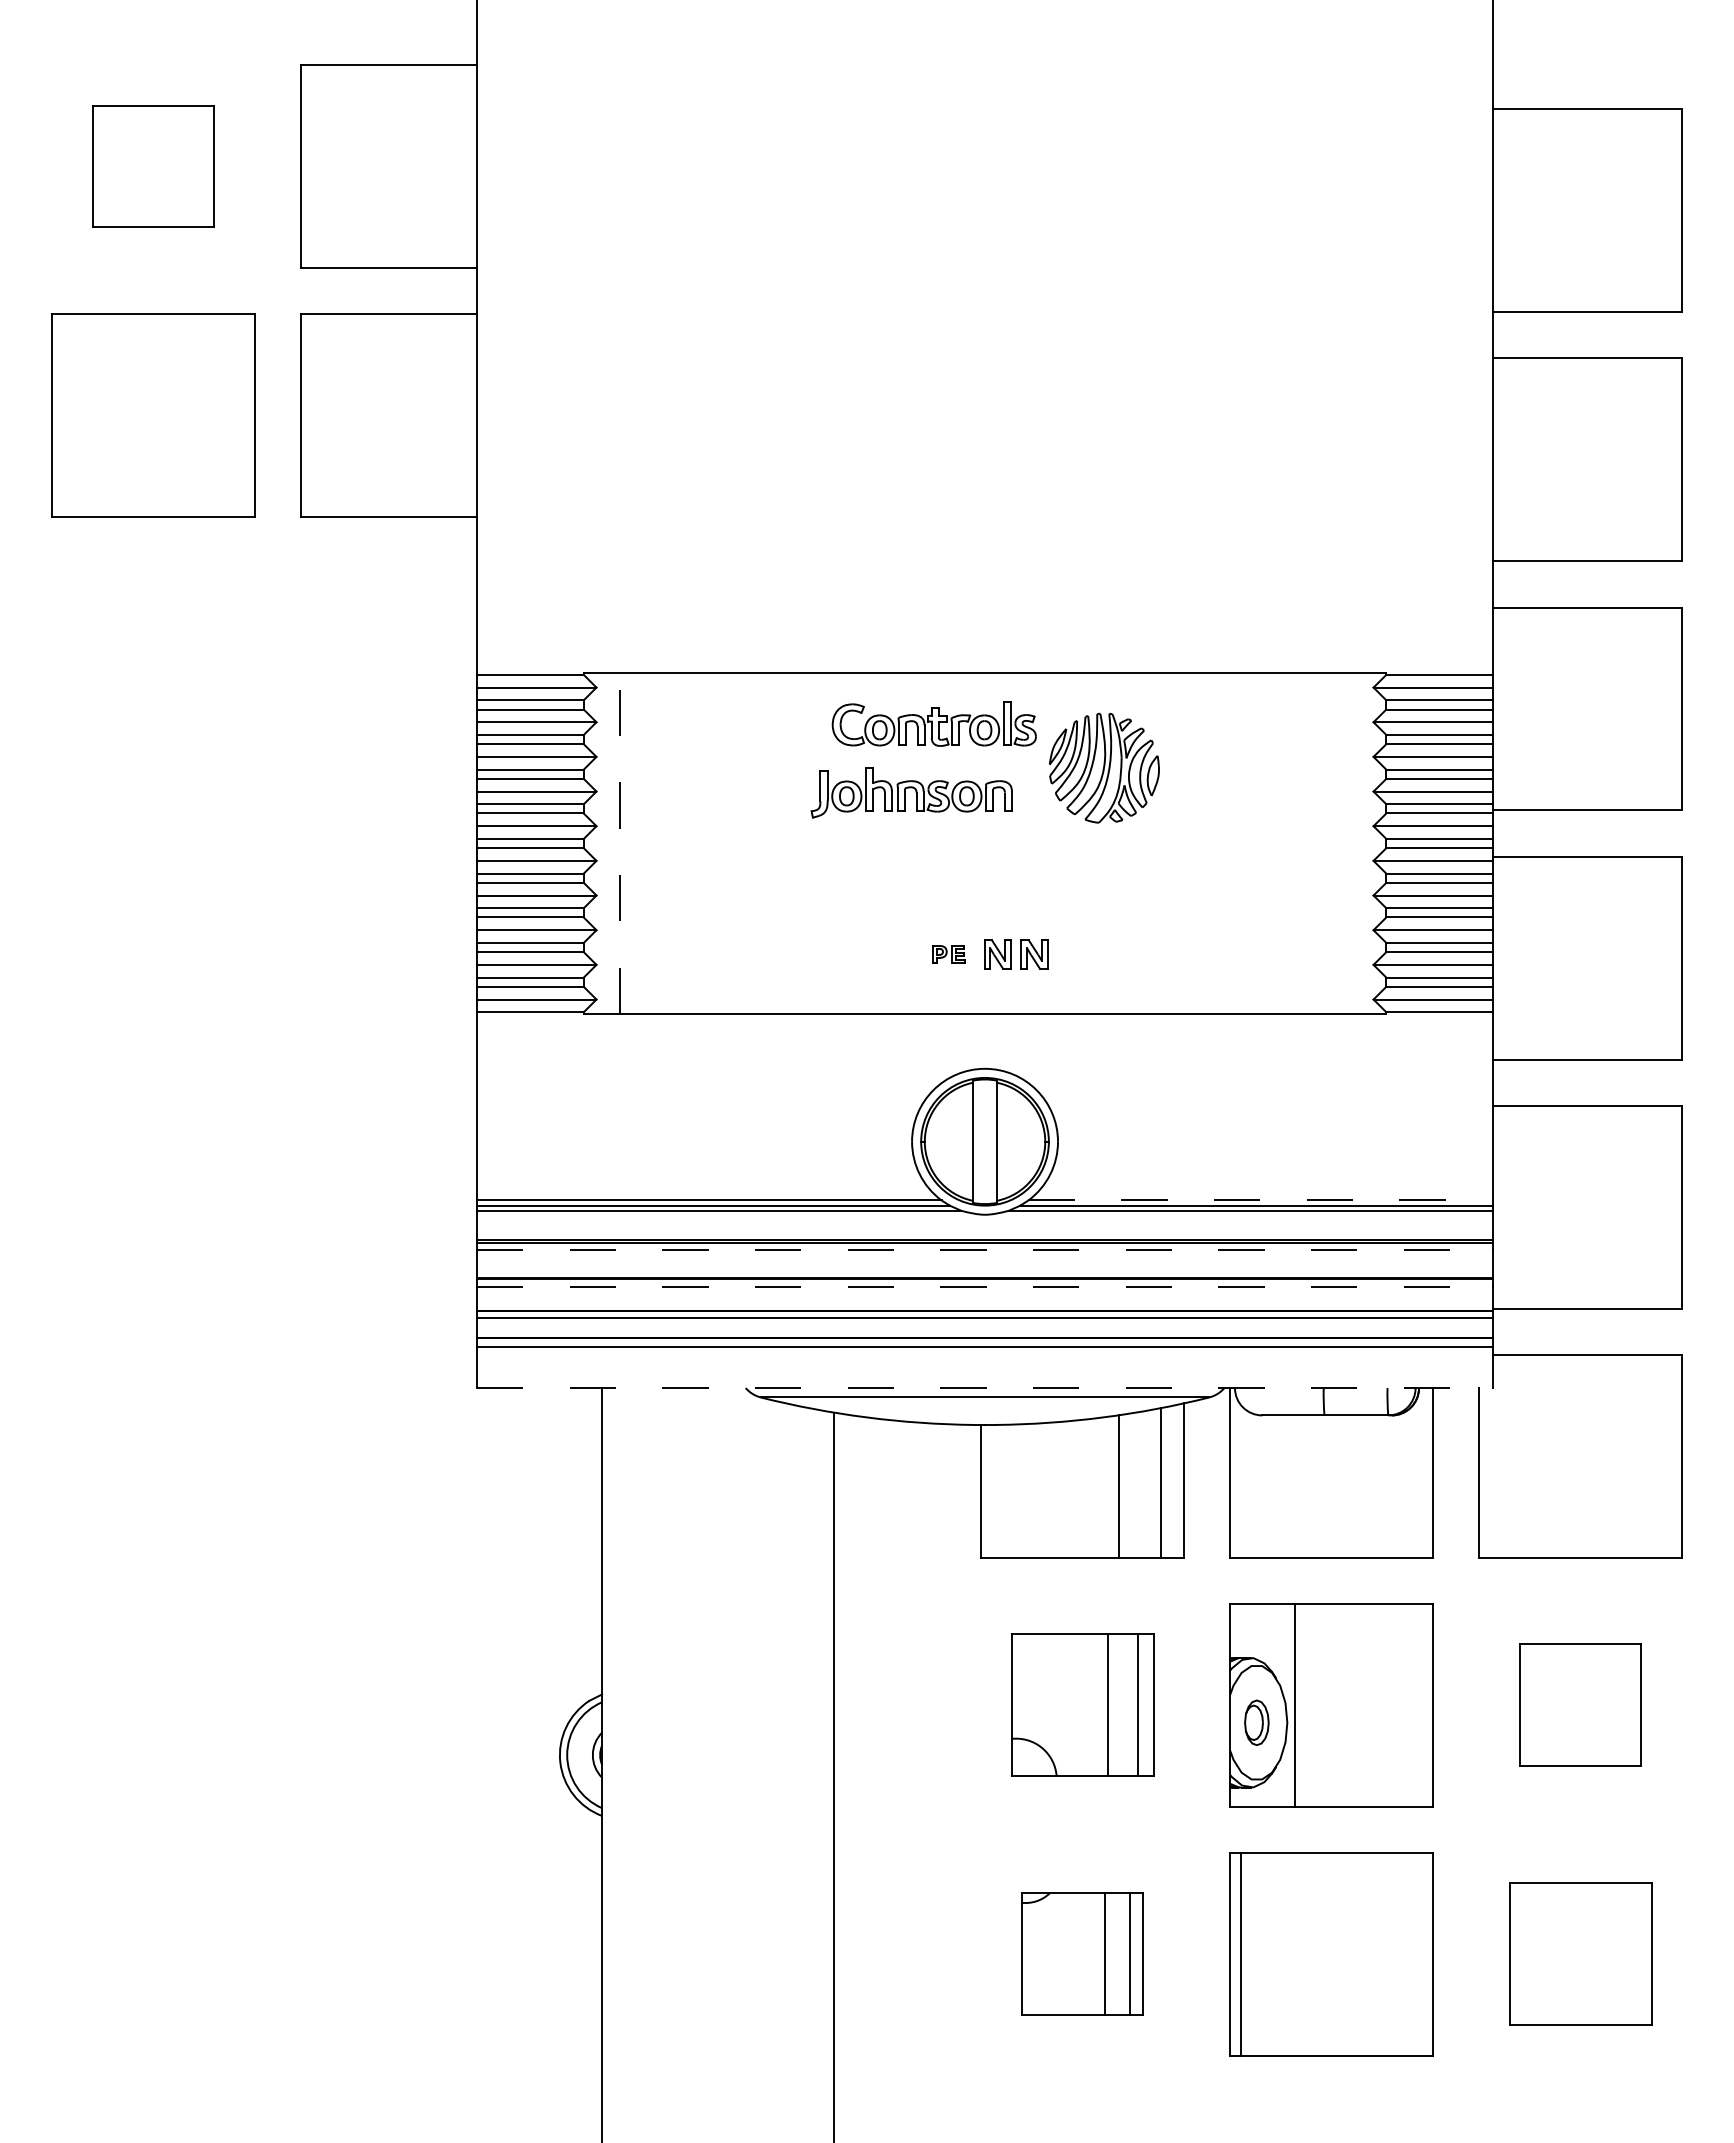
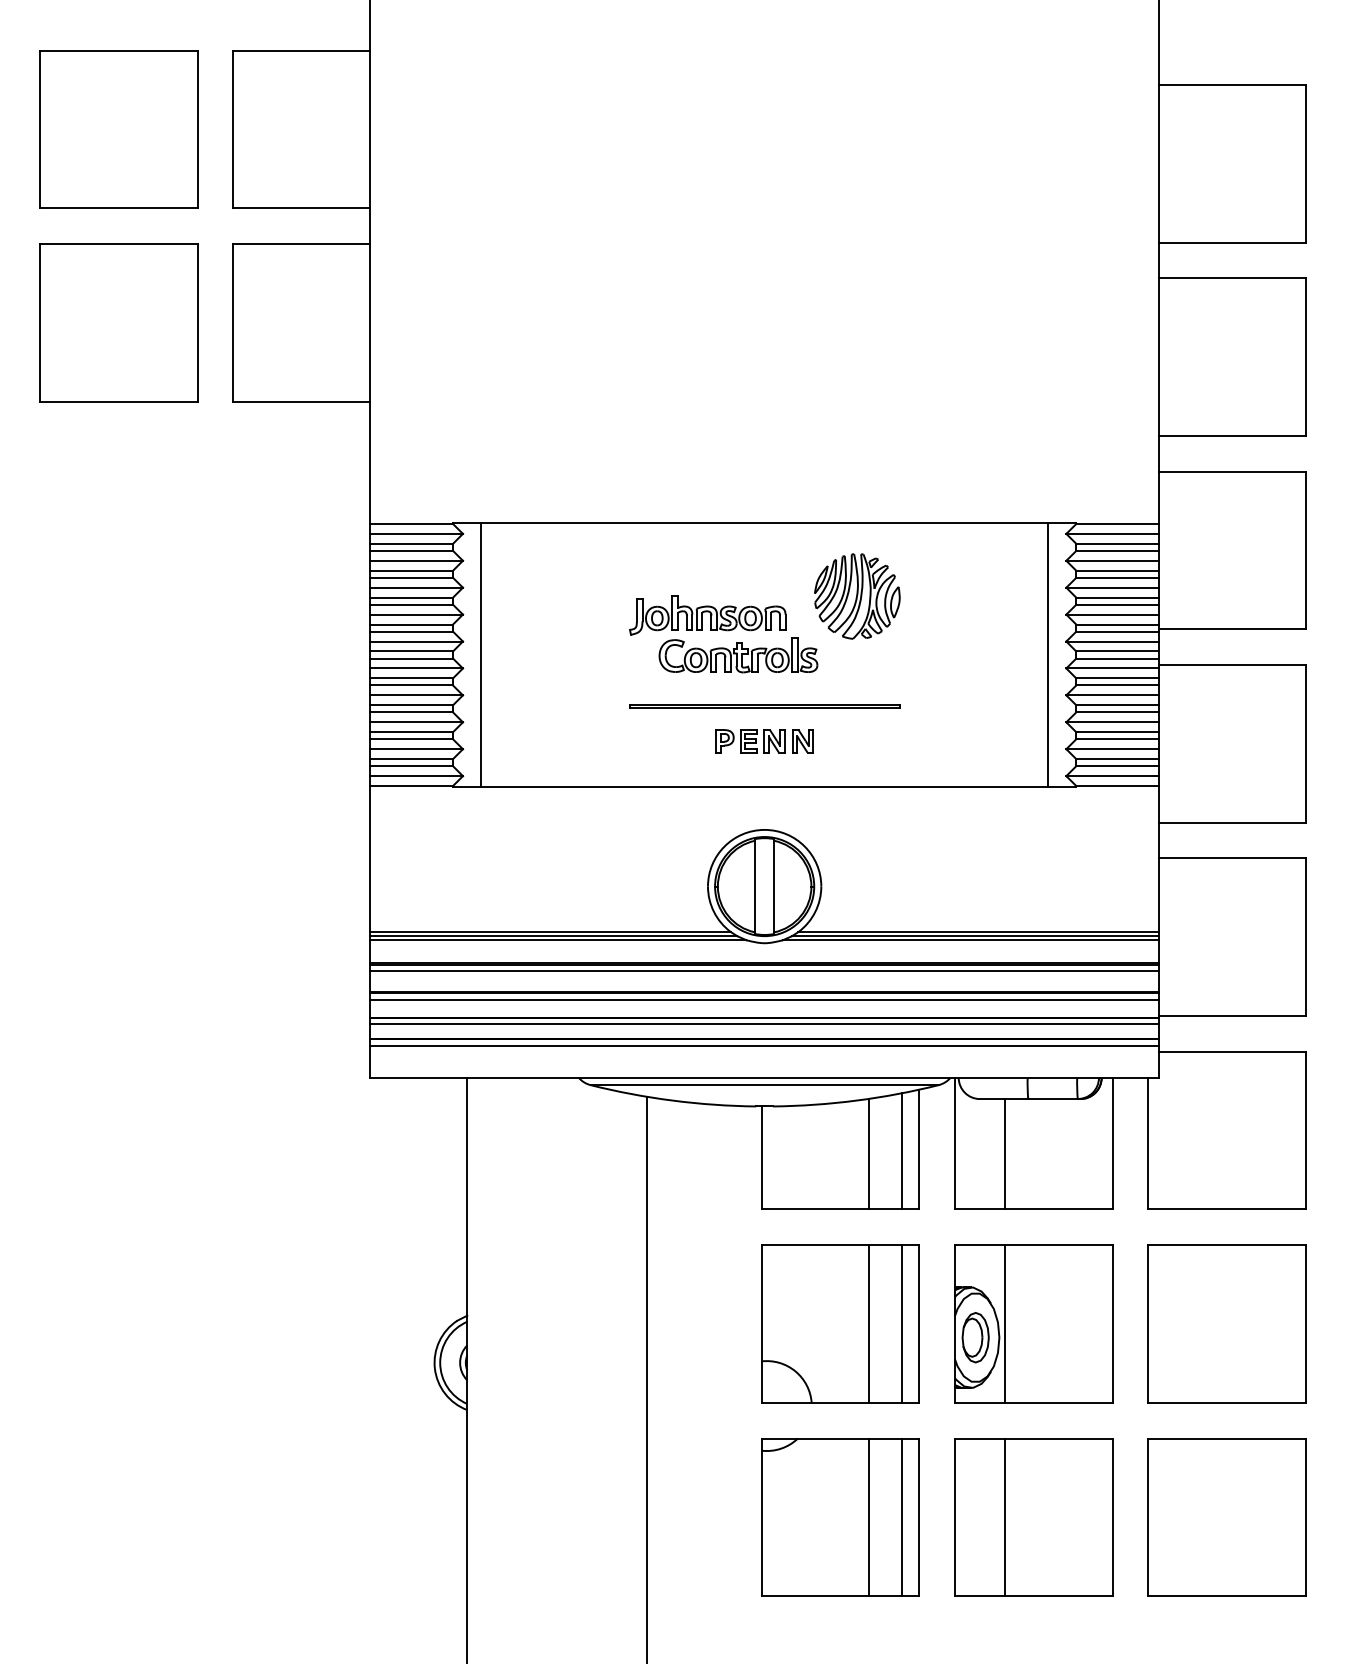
part: (153, 166) -> (118, 129), size x1.67
part: (933, 723) -> (737, 654), moved
line: (620, 843) -> (481, 654), dashed -> solid
line: (1349, 843) -> (1047, 654), added
line: (985, 908) -> (765, 705), added
part: (948, 954) -> (736, 741), size x1.67
line: (1261, 1200) -> (979, 932), dashed -> solid
line: (985, 1250) -> (765, 970), dashed -> solid
line: (985, 1287) -> (765, 999), dashed -> solid
line: (985, 1388) -> (765, 1078), dashed -> solid
line: (1294, 1486) -> (1004, 1154), added
part: (1082, 1705) -> (840, 1324), size x1.43
part: (1580, 1705) -> (1227, 1324), size x1.67
part: (1256, 1722) -> (975, 1337), size x1.43
line: (1240, 1953) -> (1004, 1516), moved
part: (1082, 1954) -> (840, 1517), size x1.67
part: (1580, 1954) -> (1227, 1517), size x1.43

